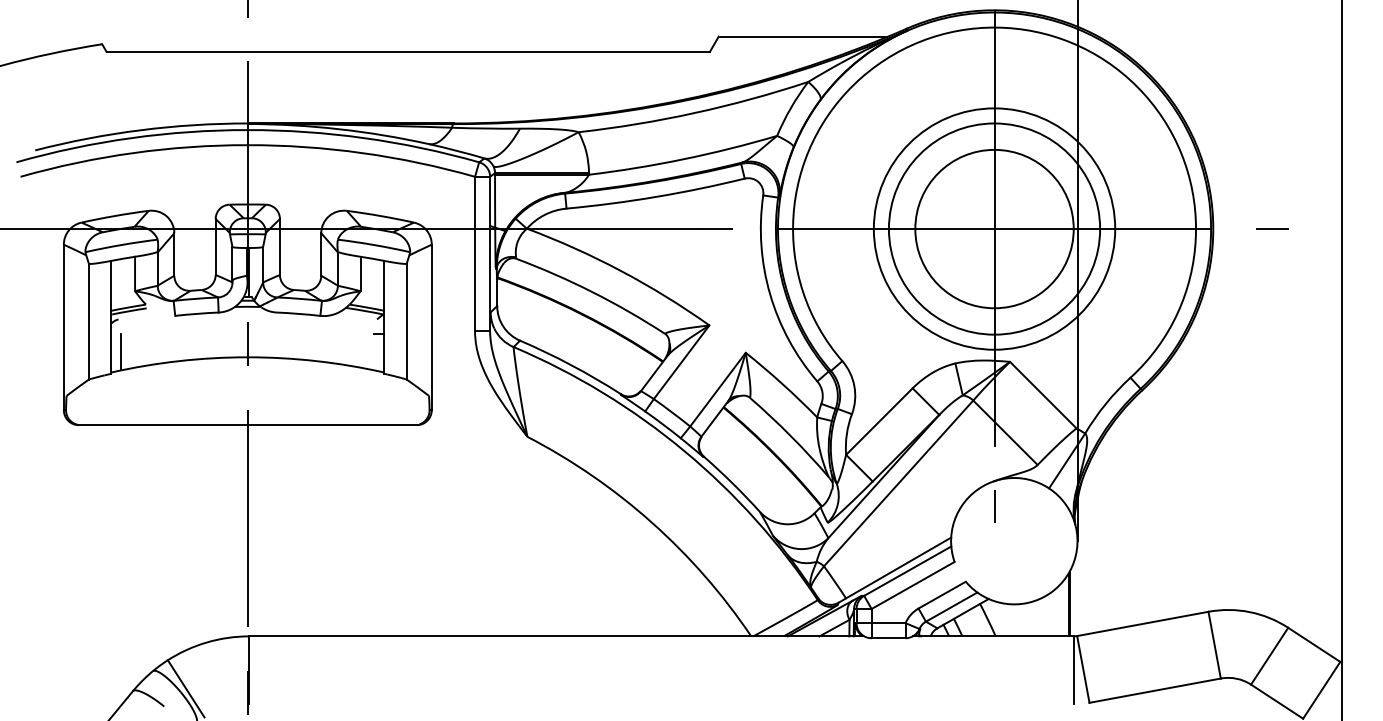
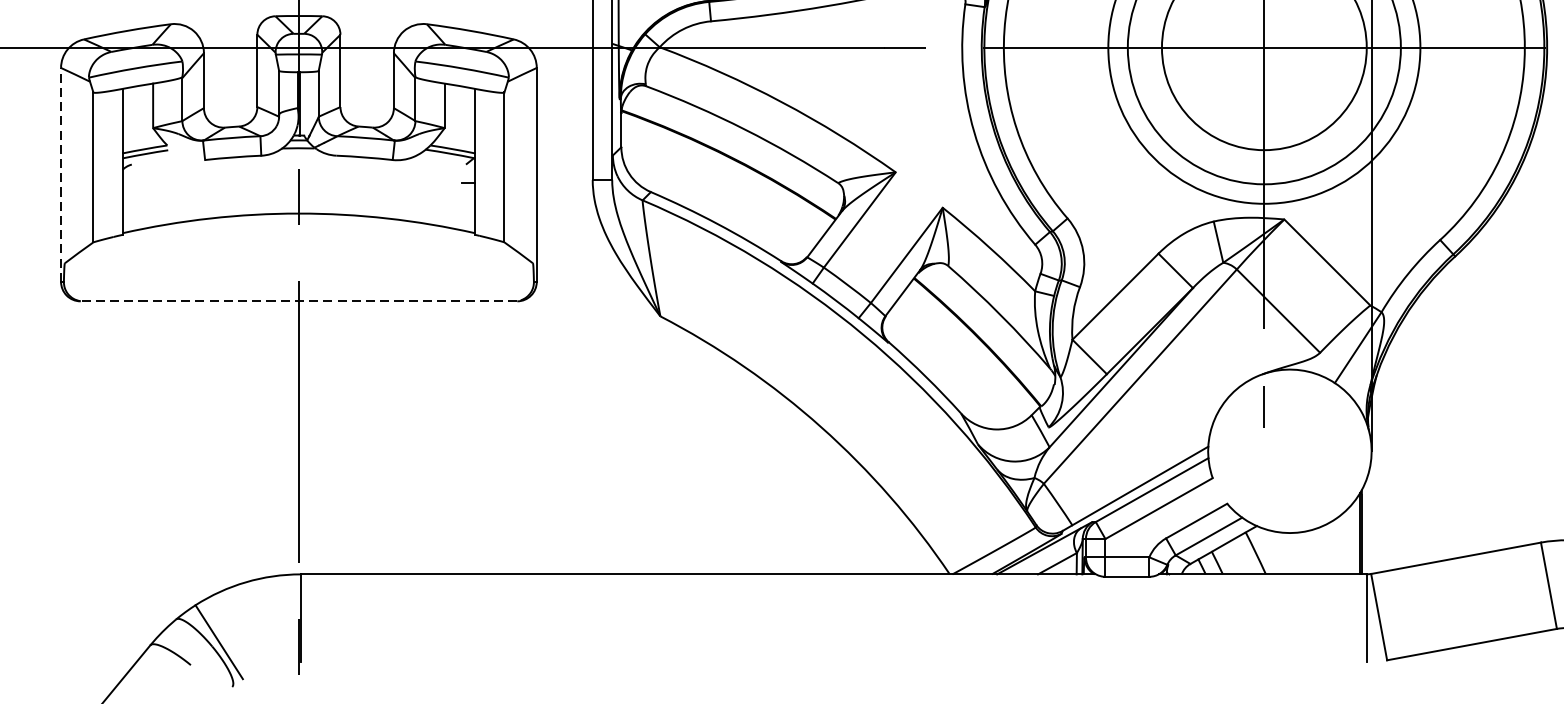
line: (63, 327) -> (60, 175), solid -> dashed
line: (121, 351) -> (135, 206), removed
line: (247, 425) -> (298, 301), solid -> dashed

